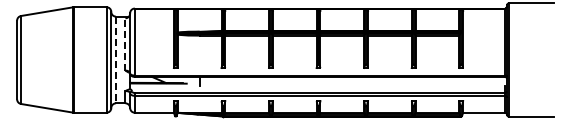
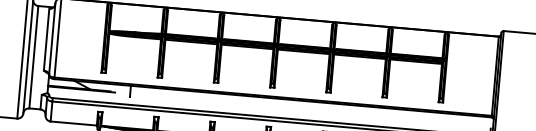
line: (125, 43) -> (46, 38), dashed -> solid
line: (116, 60) -> (34, 57), dashed -> solid

